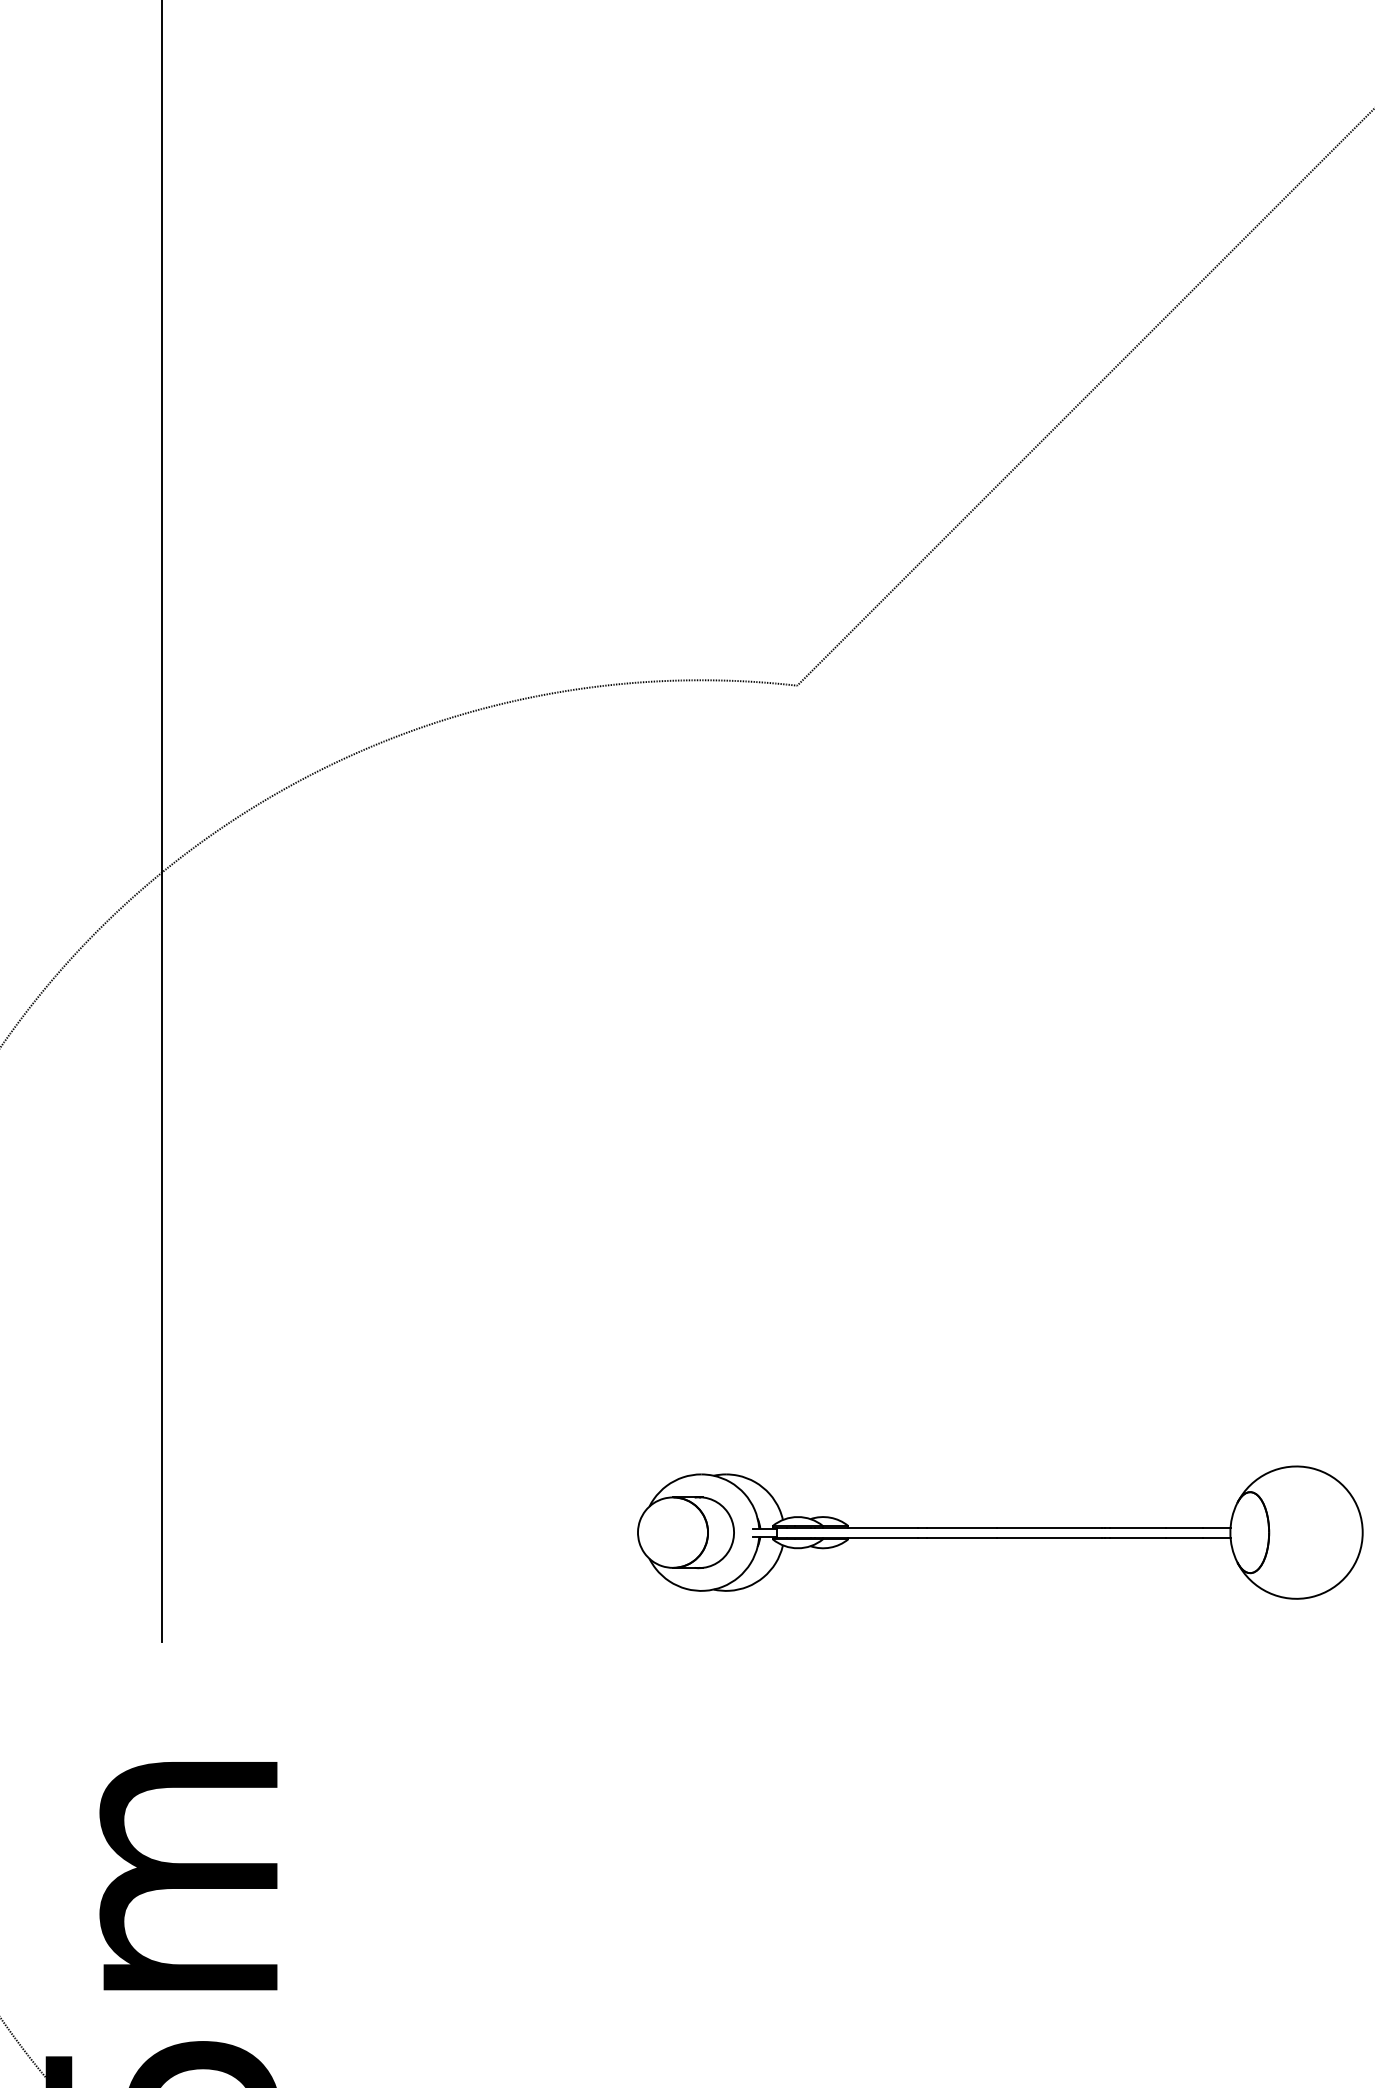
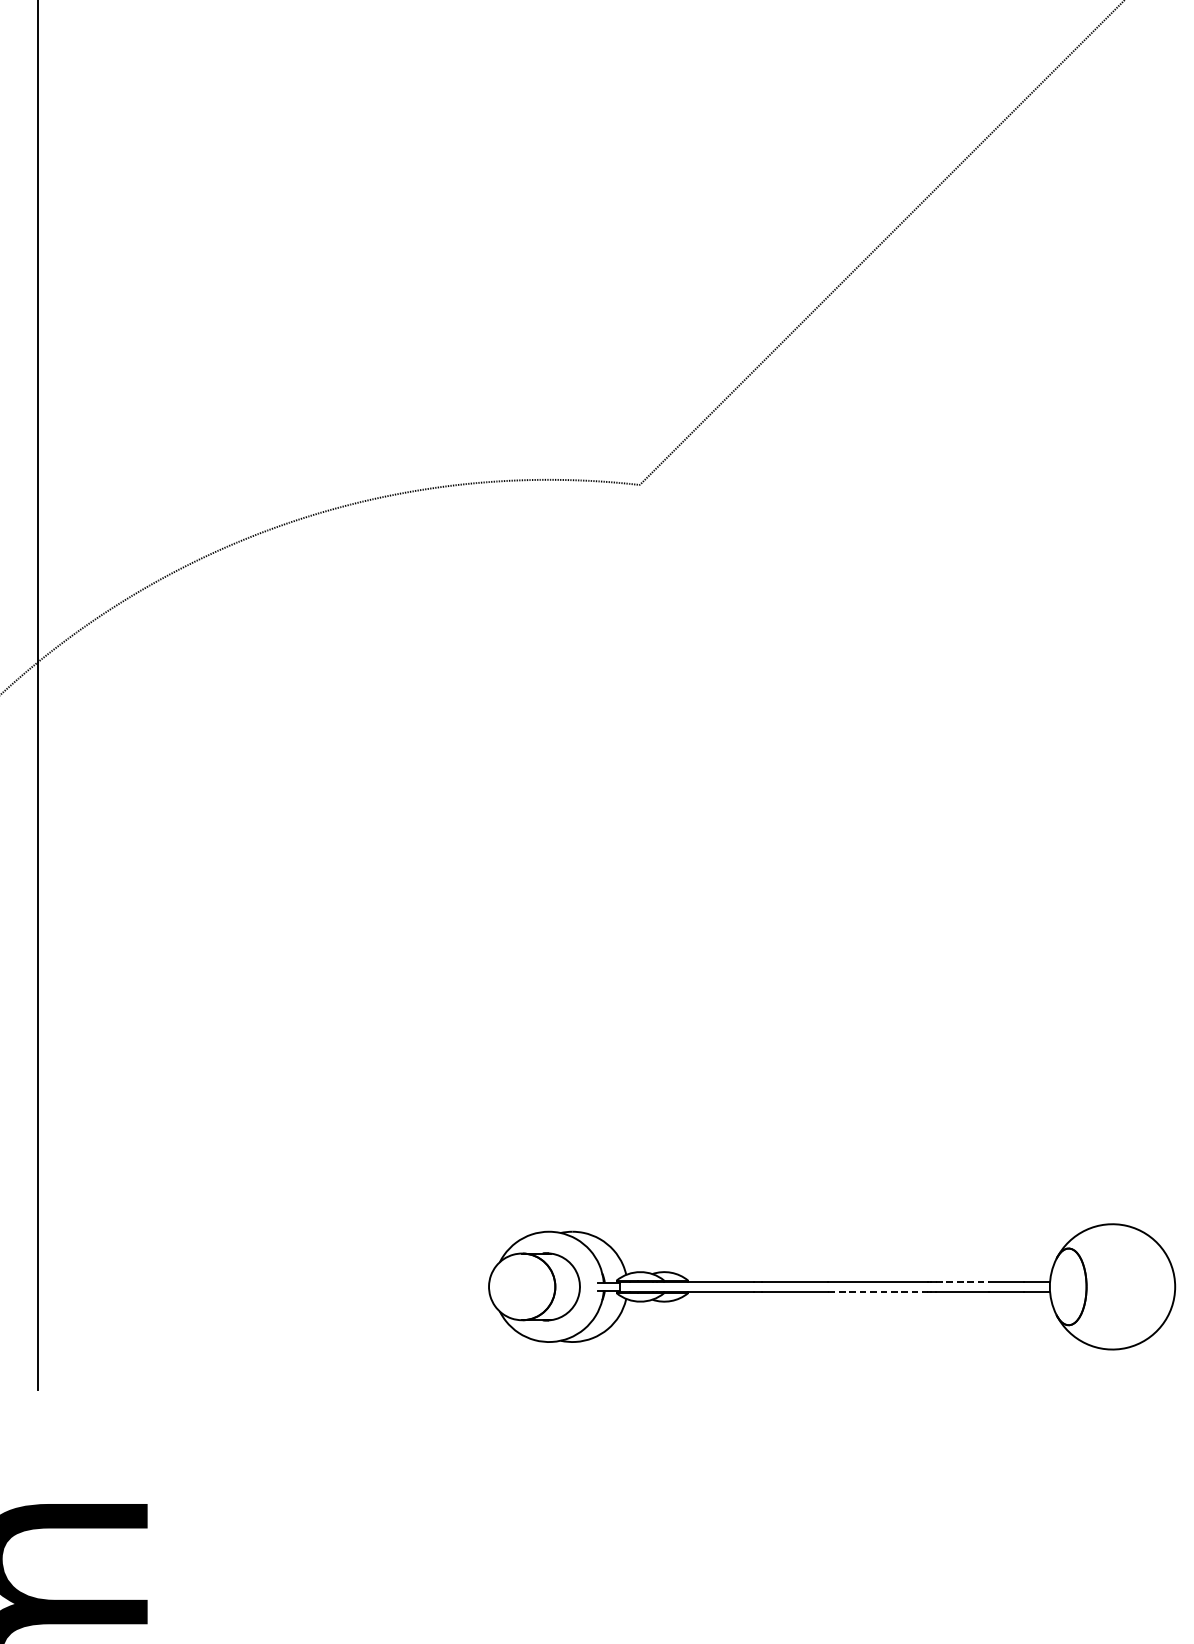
line: (1137, 1527) -> (961, 1282), solid -> dashed
line: (1049, 1537) -> (878, 1291), solid -> dashed

